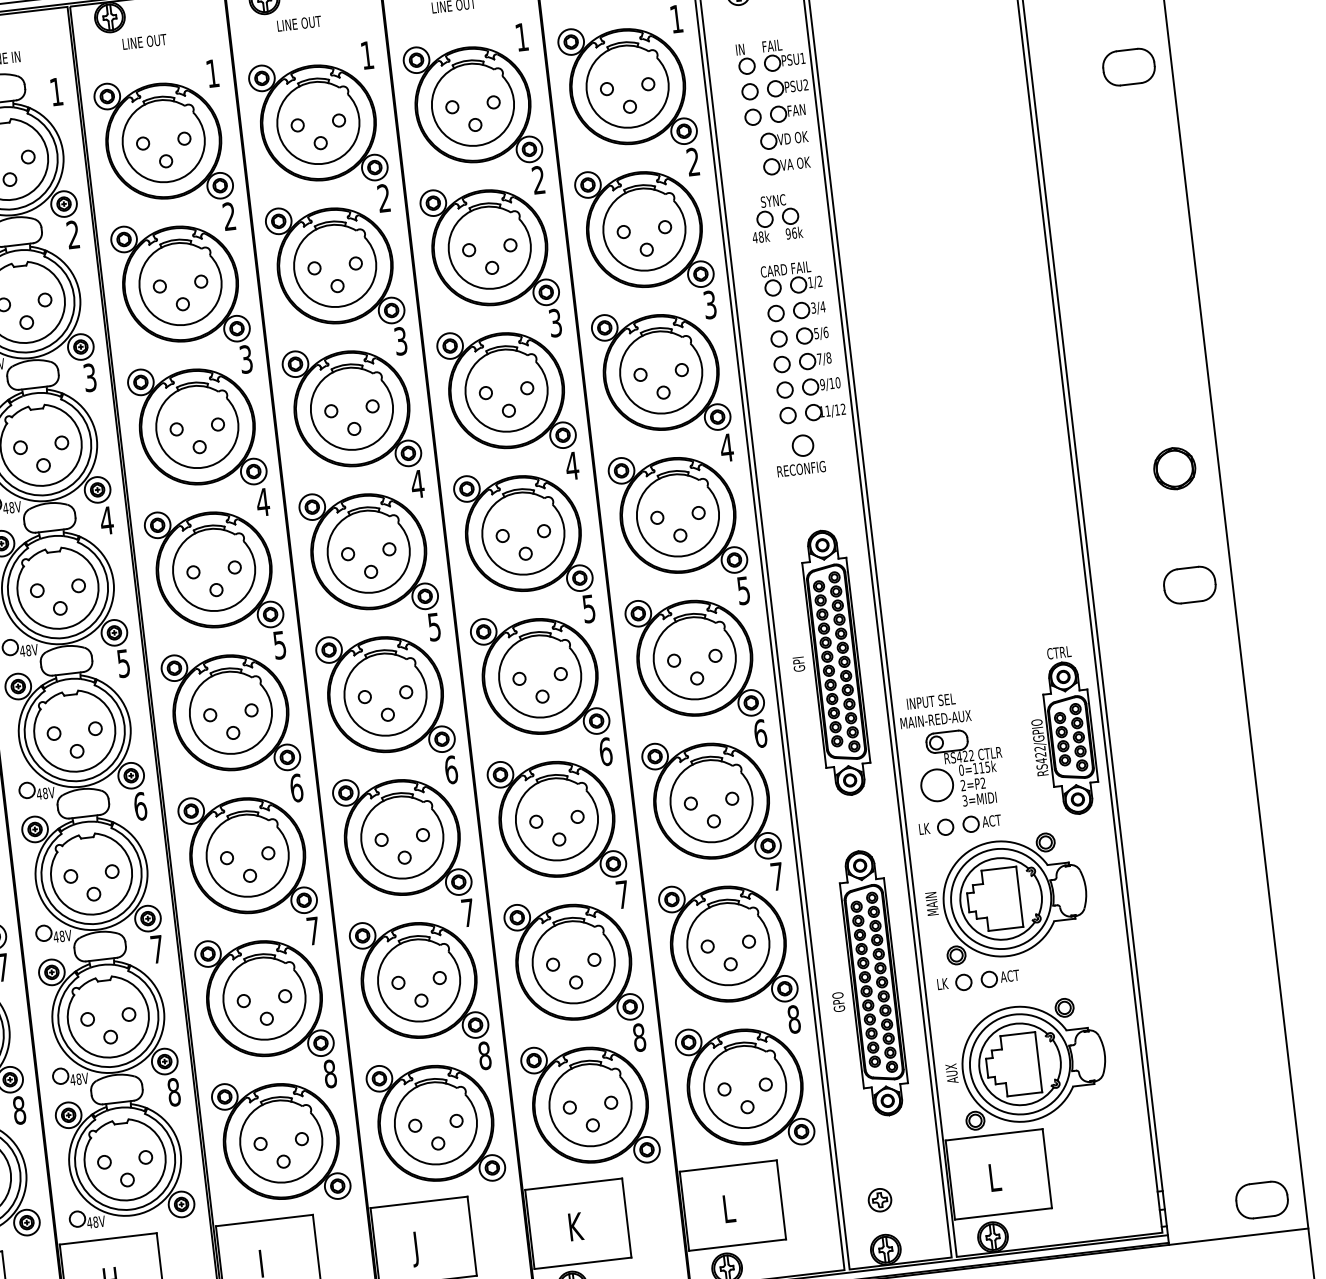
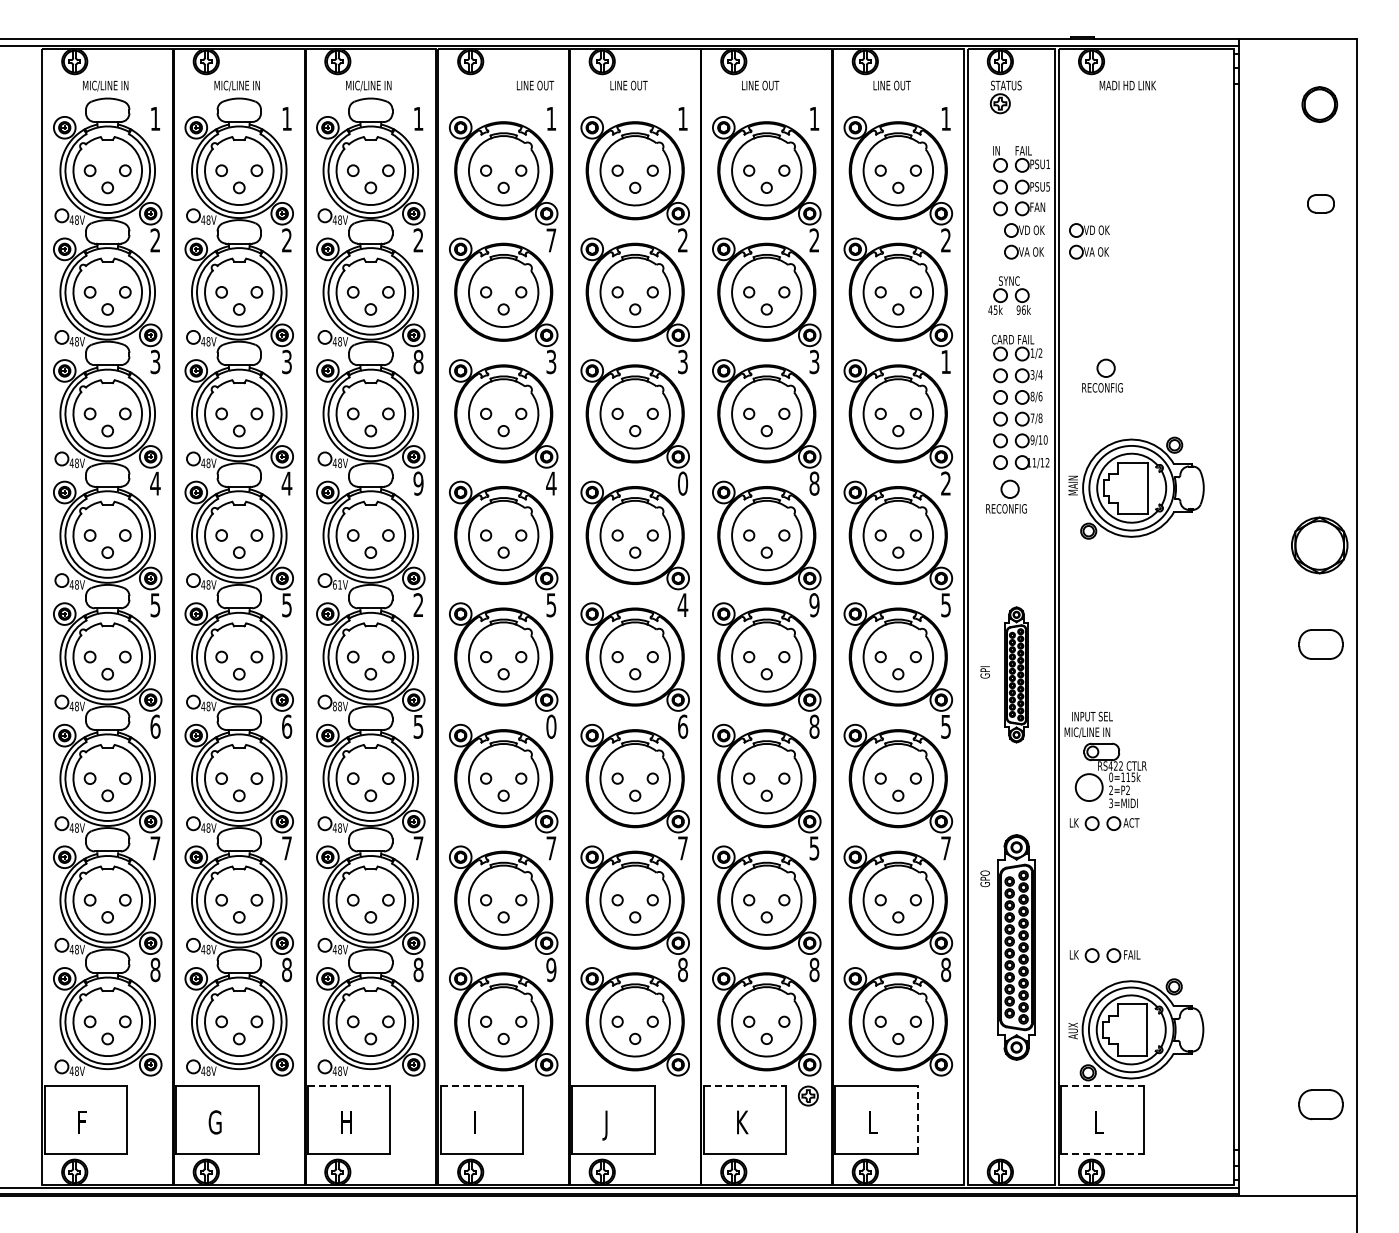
text: (144, 41) -> (535, 85), moved
part: (1128, 66) -> (1320, 203), size x0.6
text: (805, 84) -> (1047, 186), PSU2 -> PSU5
part: (861, 150) -> (1088, 247), added
text: (229, 216) -> (551, 240), 2 -> 7
text: (761, 236) -> (995, 309), 48k -> 45k
part: (895, 299) -> (1102, 375), added
text: (709, 304) -> (945, 361), 3 -> 1
text: (816, 333) -> (1032, 396), 5/6 -> 8/6
text: (90, 378) -> (418, 362), 3 -> 8
text: (726, 447) -> (945, 483), 4 -> 2
text: (572, 465) -> (814, 483), 4 -> 8
part: (1174, 467) -> (1319, 544), size x1.6
text: (417, 484) -> (682, 483), 4 -> 0
text: (106, 520) -> (418, 483), 4 -> 9
text: (588, 608) -> (814, 604), 5 -> 9
text: (433, 627) -> (682, 605), 5 -> 4
text: (25, 650) -> (337, 584), 48V -> 61V
part: (836, 662) -> (1016, 674), size x0.6
text: (123, 663) -> (418, 605), 5 -> 2
text: (939, 719) -> (1097, 732), MAIN-RED-AUX -> MIC/LINE IN
part: (1062, 731) -> (1199, 754), removed
text: (760, 733) -> (946, 726), 6 -> 5
text: (605, 751) -> (814, 726), 6 -> 8
text: (296, 787) -> (551, 726), 6 -> 0
text: (38, 794) -> (334, 706), 48V -> 88V
text: (140, 806) -> (418, 726), 6 -> 5
text: (622, 894) -> (814, 848), 7 -> 5
part: (1006, 897) -> (1136, 487), moved
text: (1009, 975) -> (1131, 954), ACT -> FAIL
text: (837, 1001) -> (984, 878), moved
text: (330, 1074) -> (551, 970), 8 -> 9
line: (995, 1134) -> (1103, 1086), solid -> dashed
line: (574, 1184) -> (745, 1086), solid -> dashed
part: (878, 1199) -> (807, 1095), moved
part: (1261, 1199) -> (1320, 1104), moved
line: (781, 1200) -> (917, 1120), solid -> dashed
line: (1004, 1213) -> (1103, 1153), solid -> dashed
line: (265, 1220) -> (482, 1086), solid -> dashed
line: (108, 1238) -> (349, 1086), solid -> dashed

